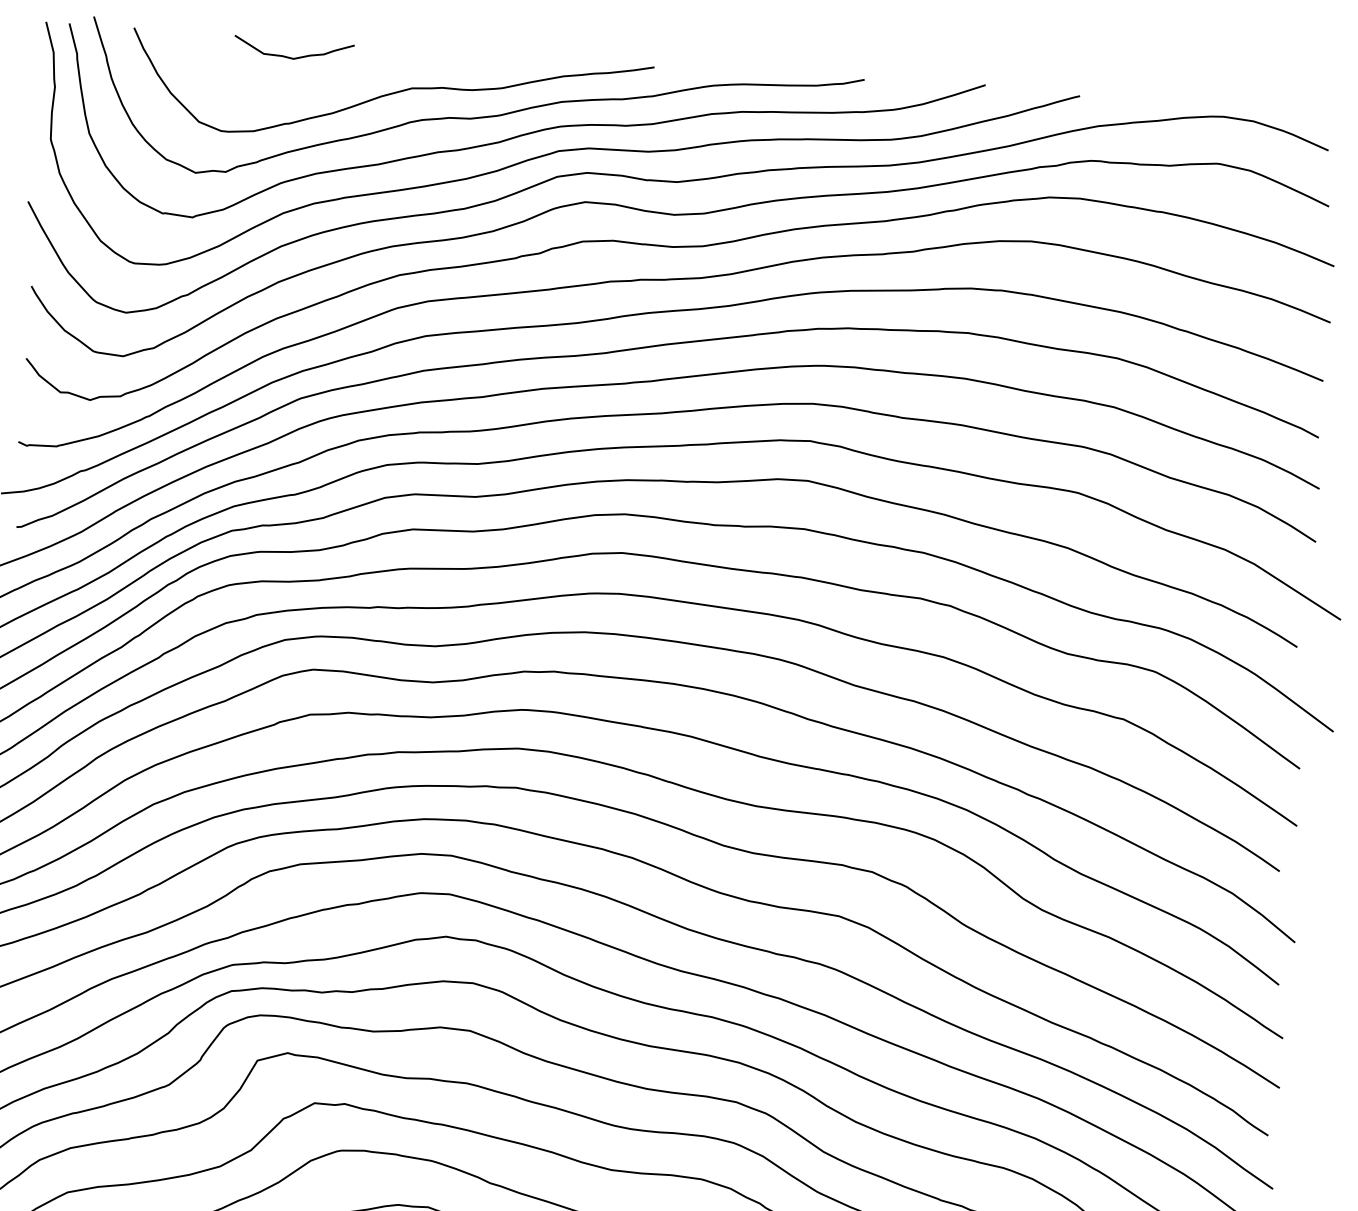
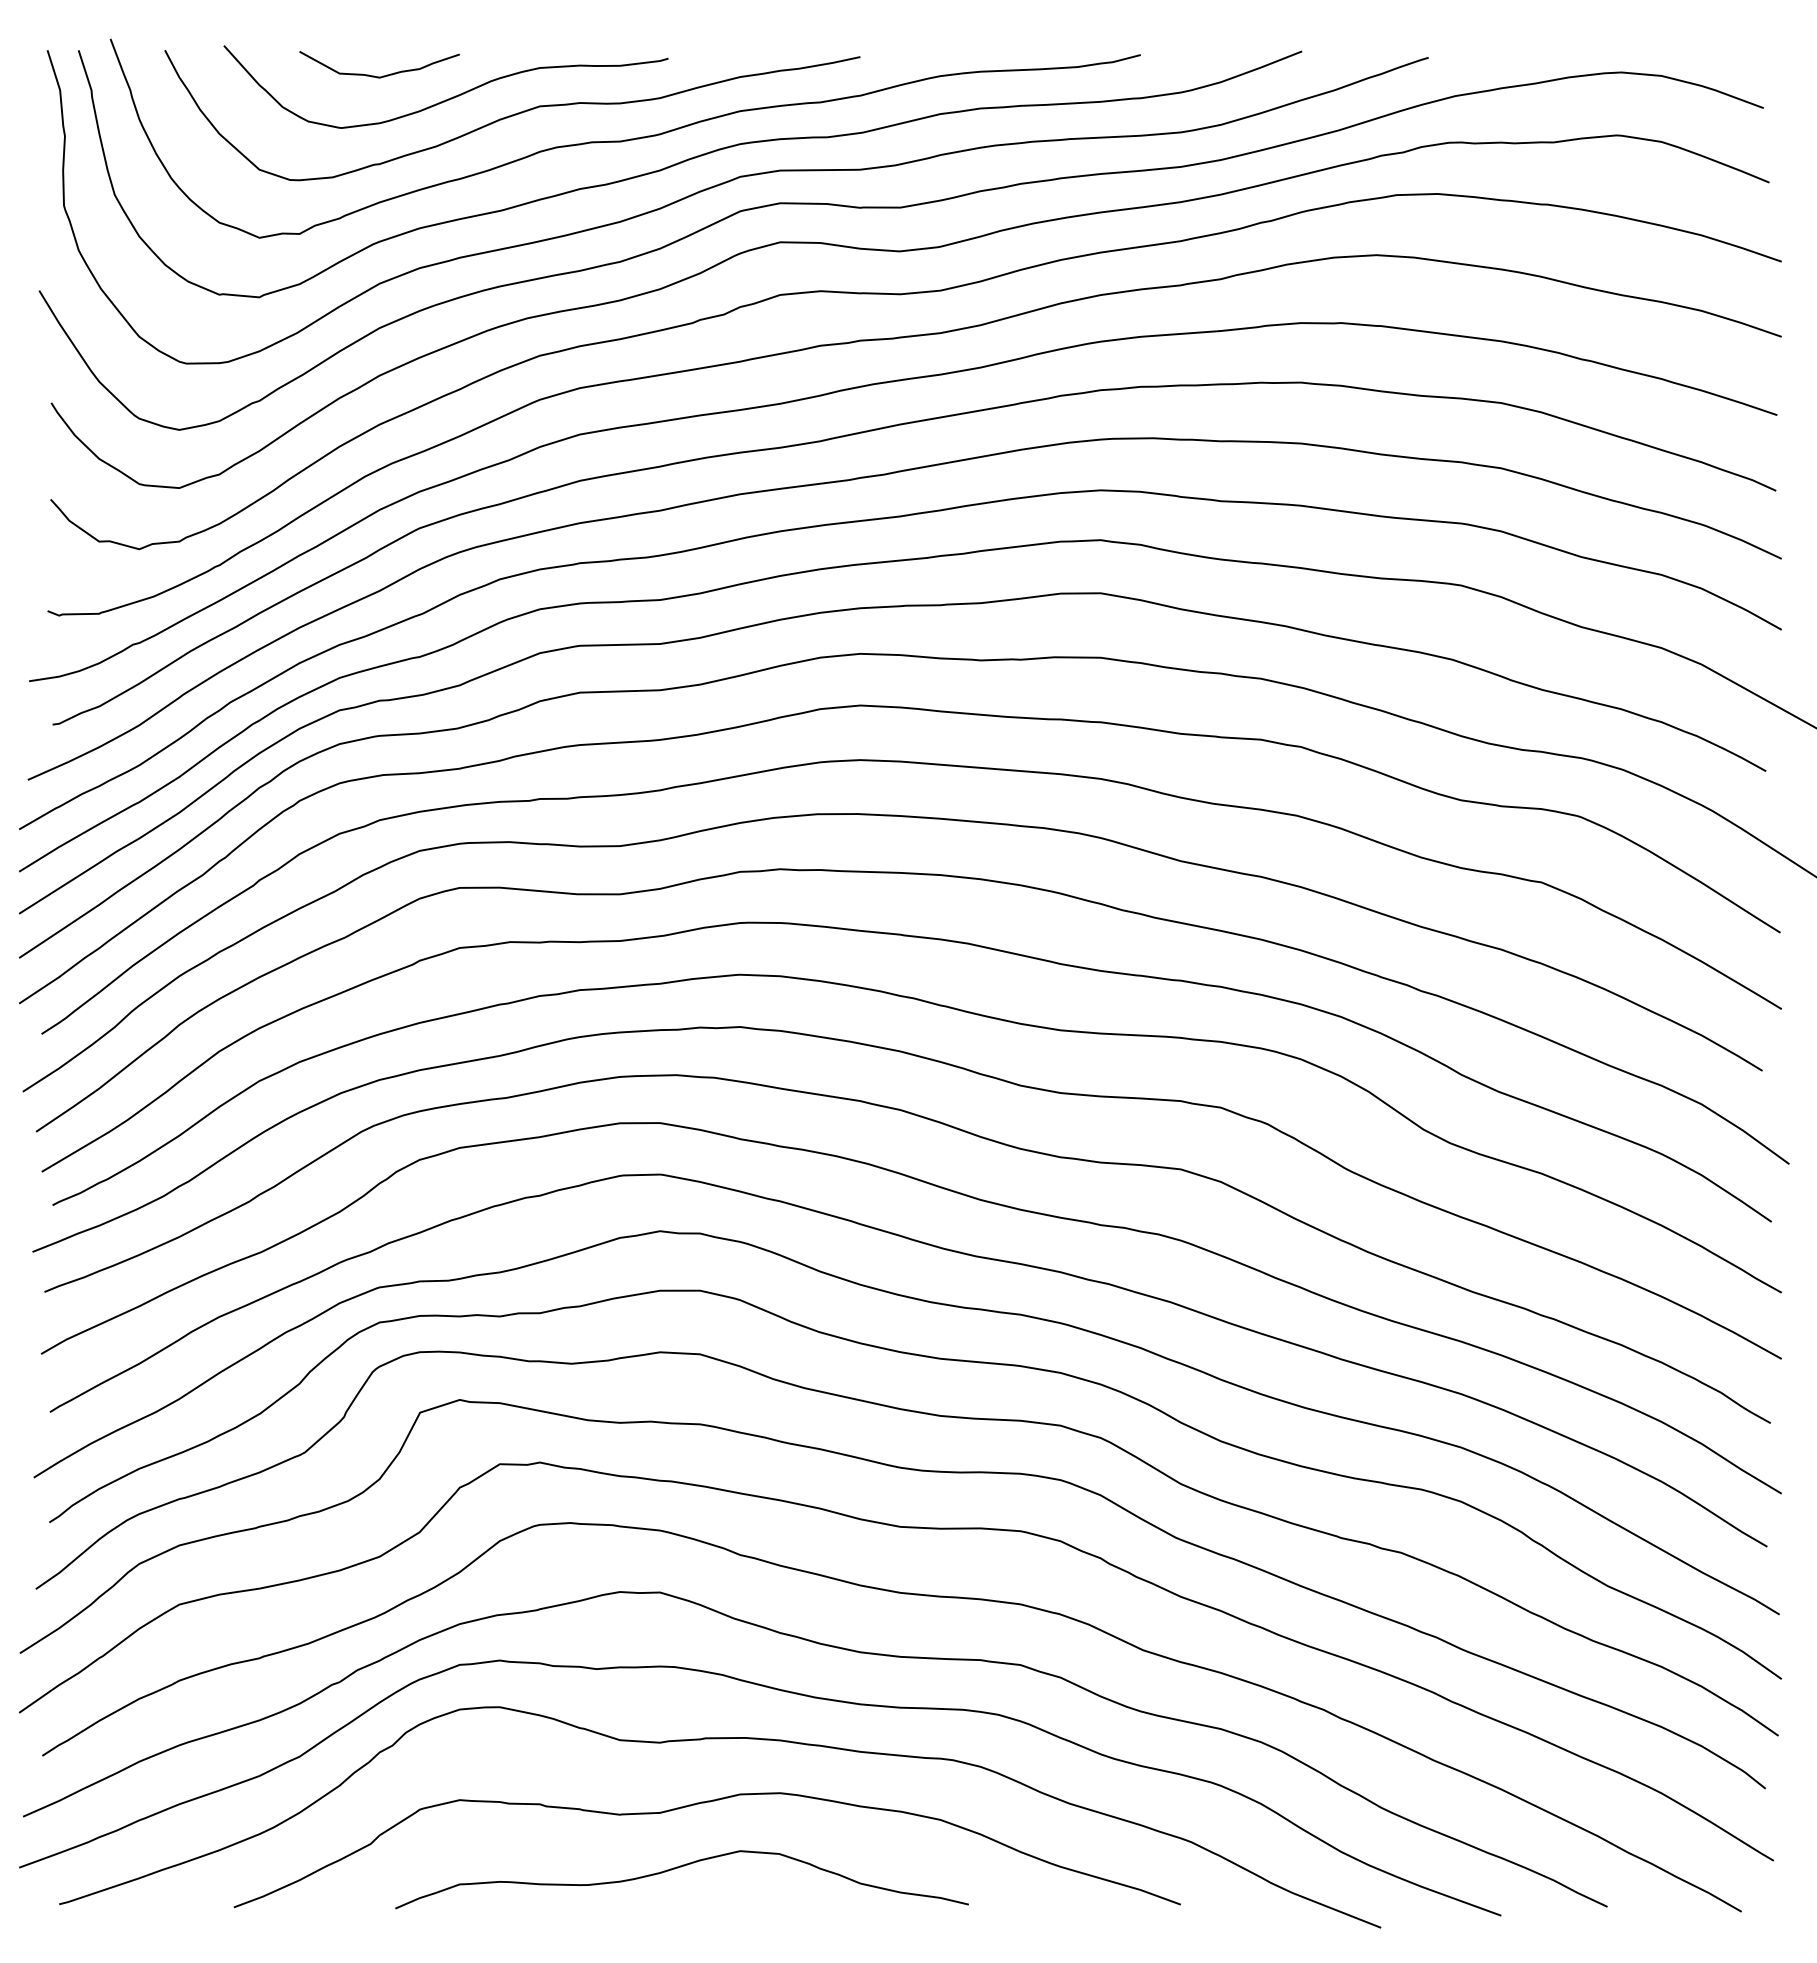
curve: (345, 77) -> (450, 97), added

